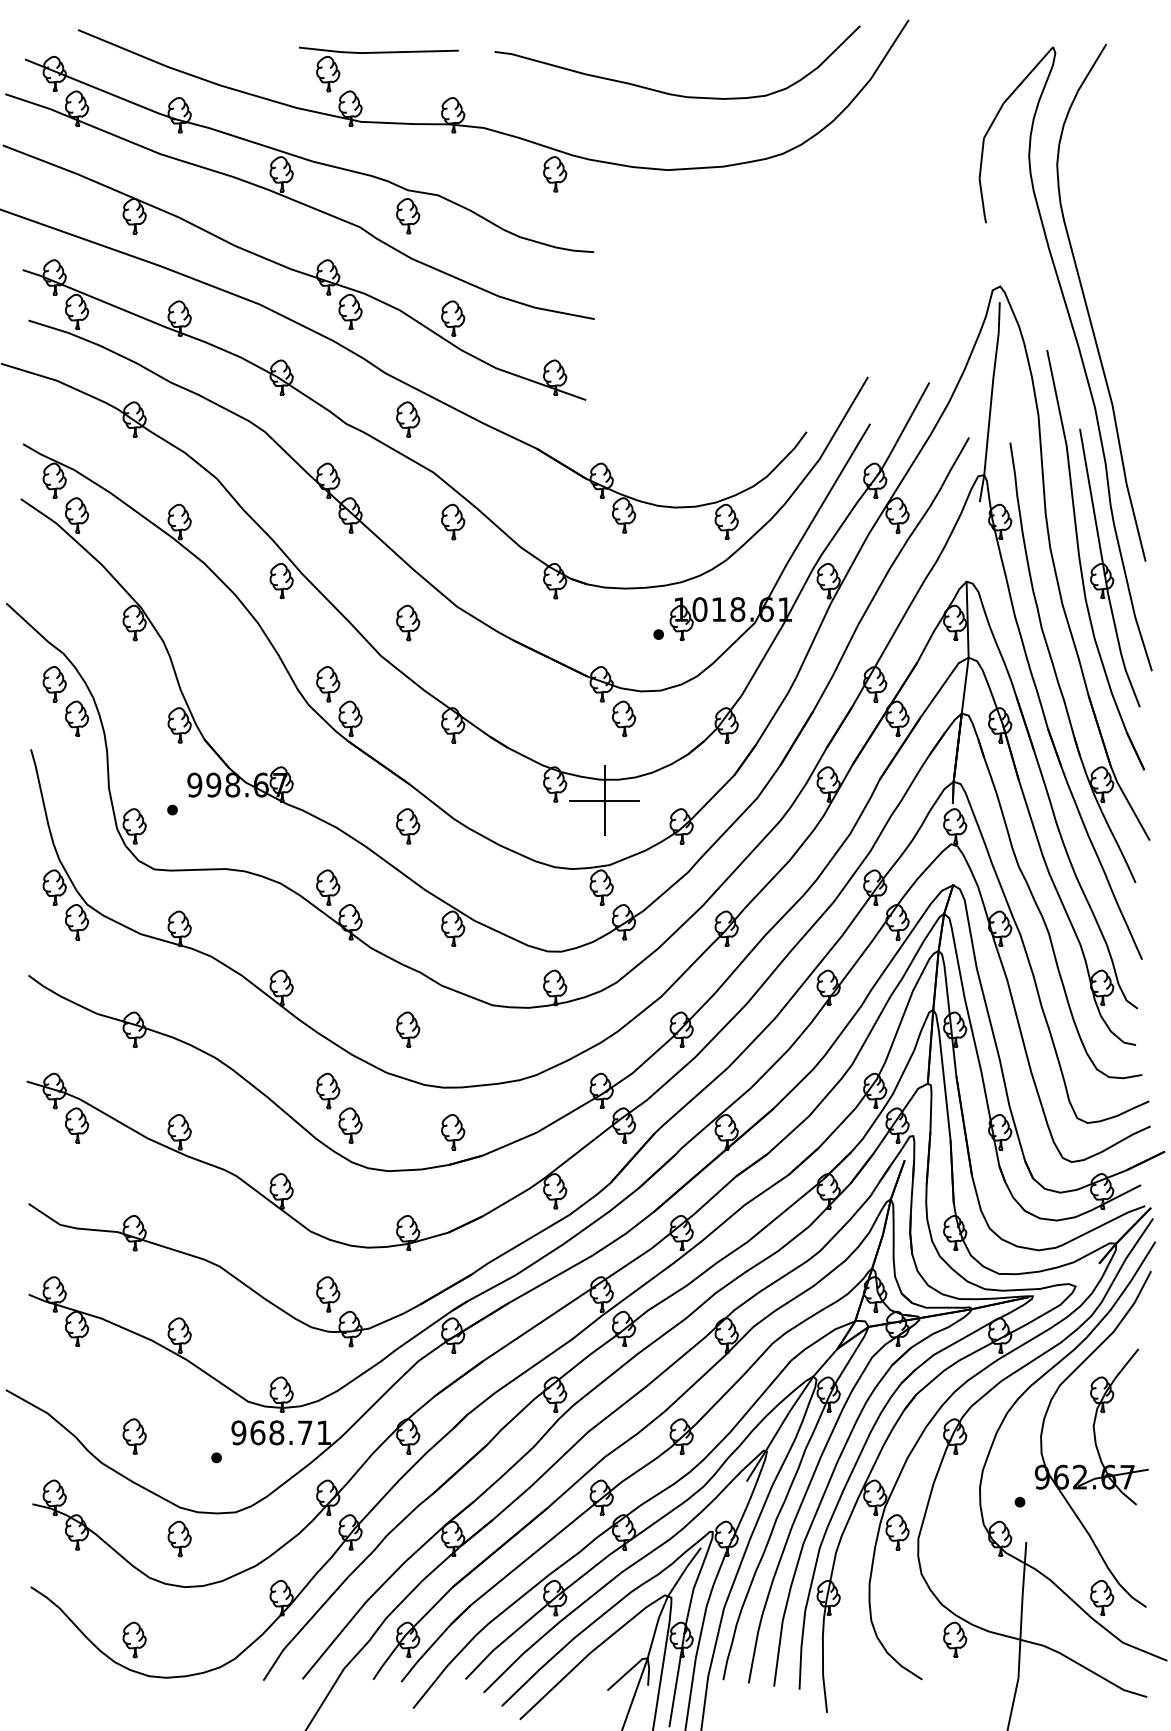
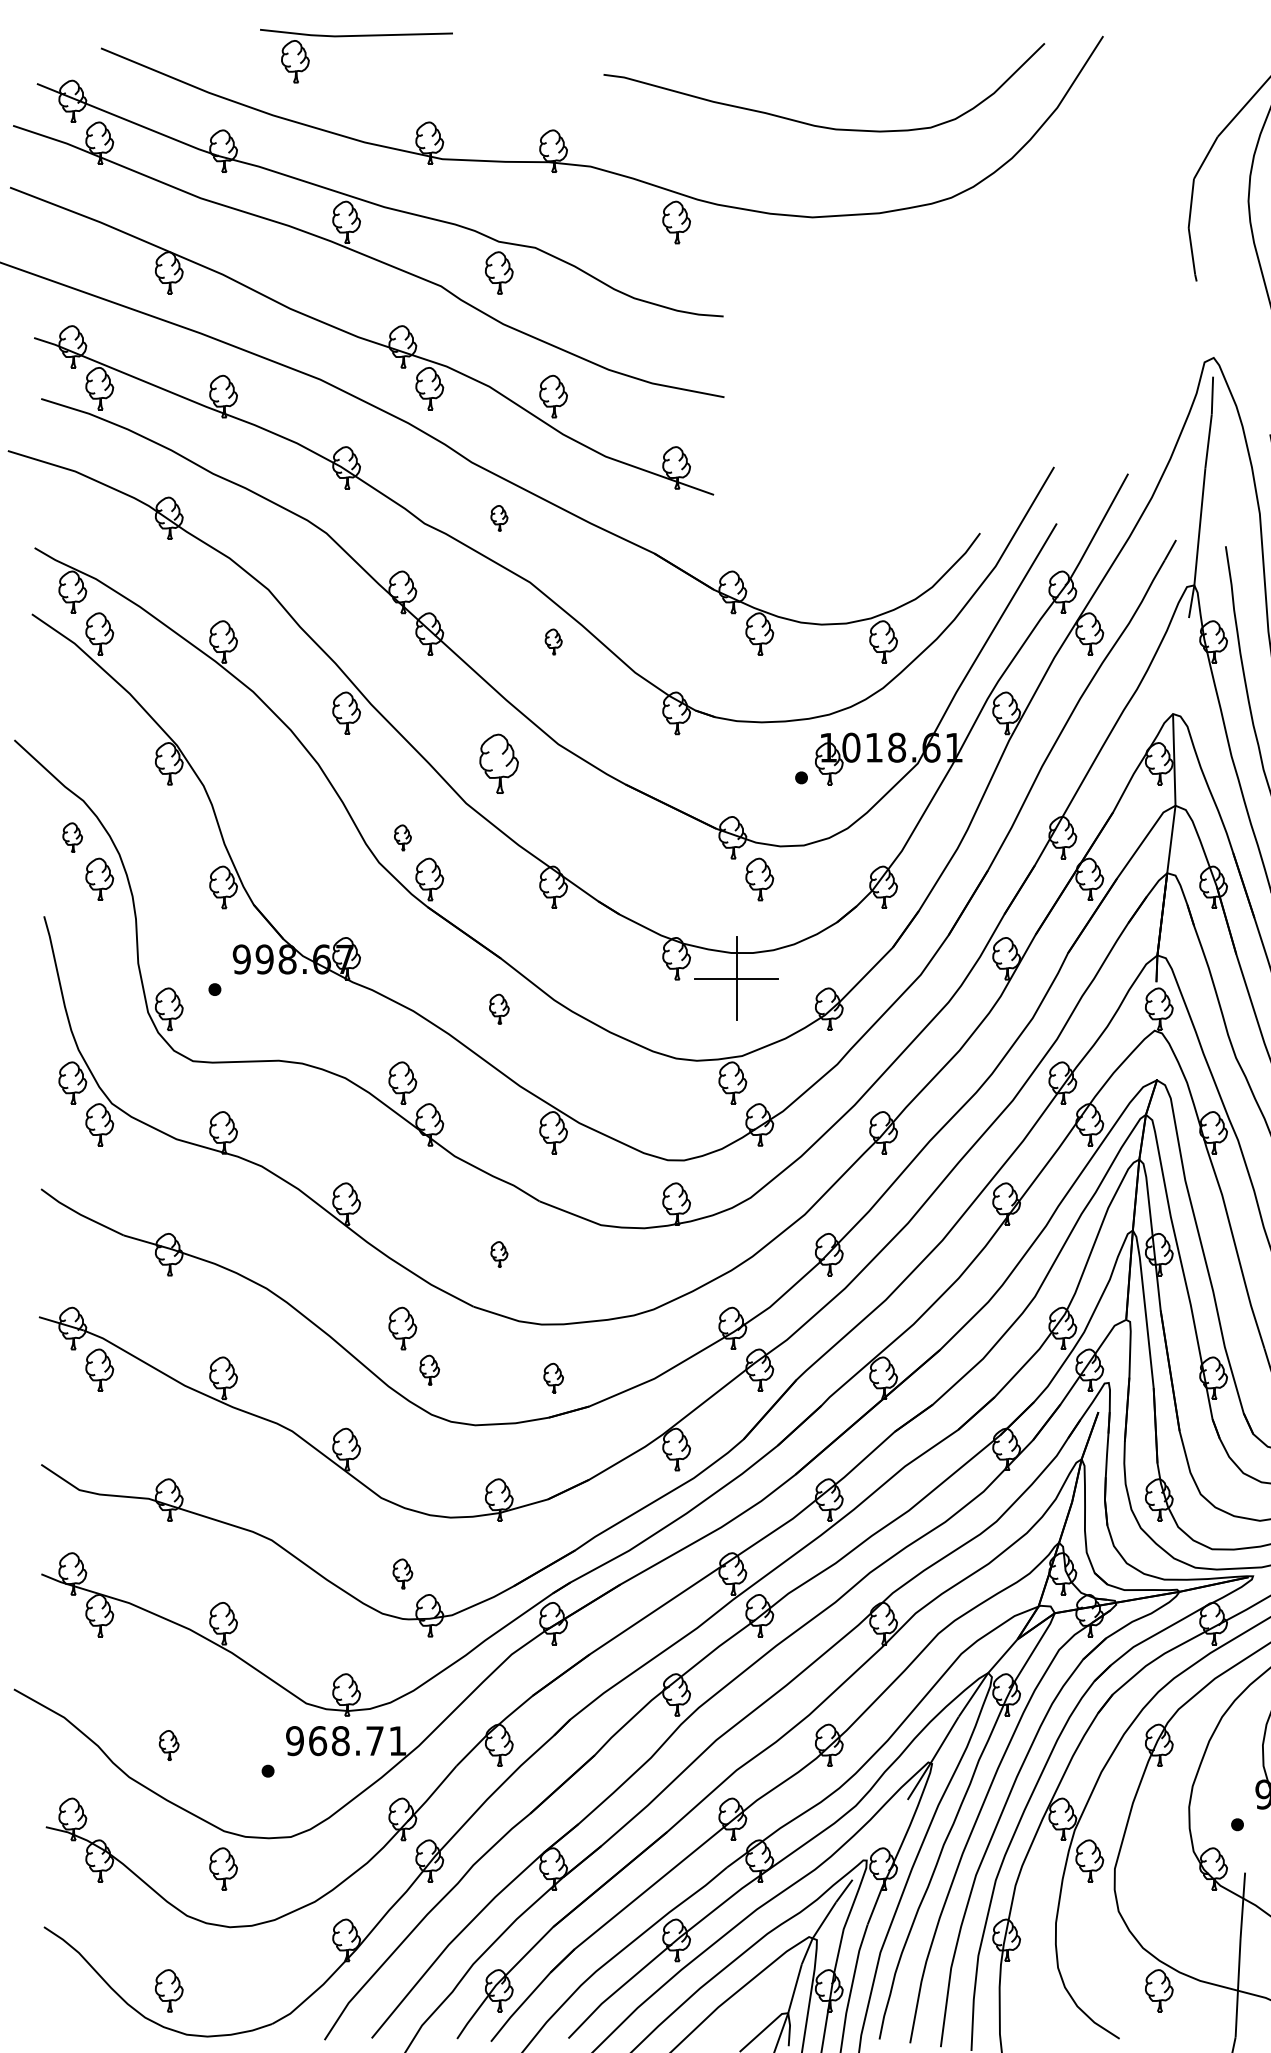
part: (378, 53) -> (356, 36), moved
part: (408, 419) -> (499, 518), size x0.6
part: (453, 521) -> (553, 641), size x0.6
part: (408, 622) -> (499, 763), size x1.4
part: (54, 684) -> (72, 838), size x0.7
part: (328, 684) -> (403, 838), size x0.6
part: (408, 826) -> (499, 1009), size x0.7
part: (408, 1029) -> (499, 1254), size x0.6
part: (350, 1125) -> (429, 1370), size x0.7
part: (453, 1132) -> (553, 1378), size x0.7
part: (328, 1294) -> (403, 1574), size x0.7
part: (134, 1436) -> (169, 1745), size x0.7

